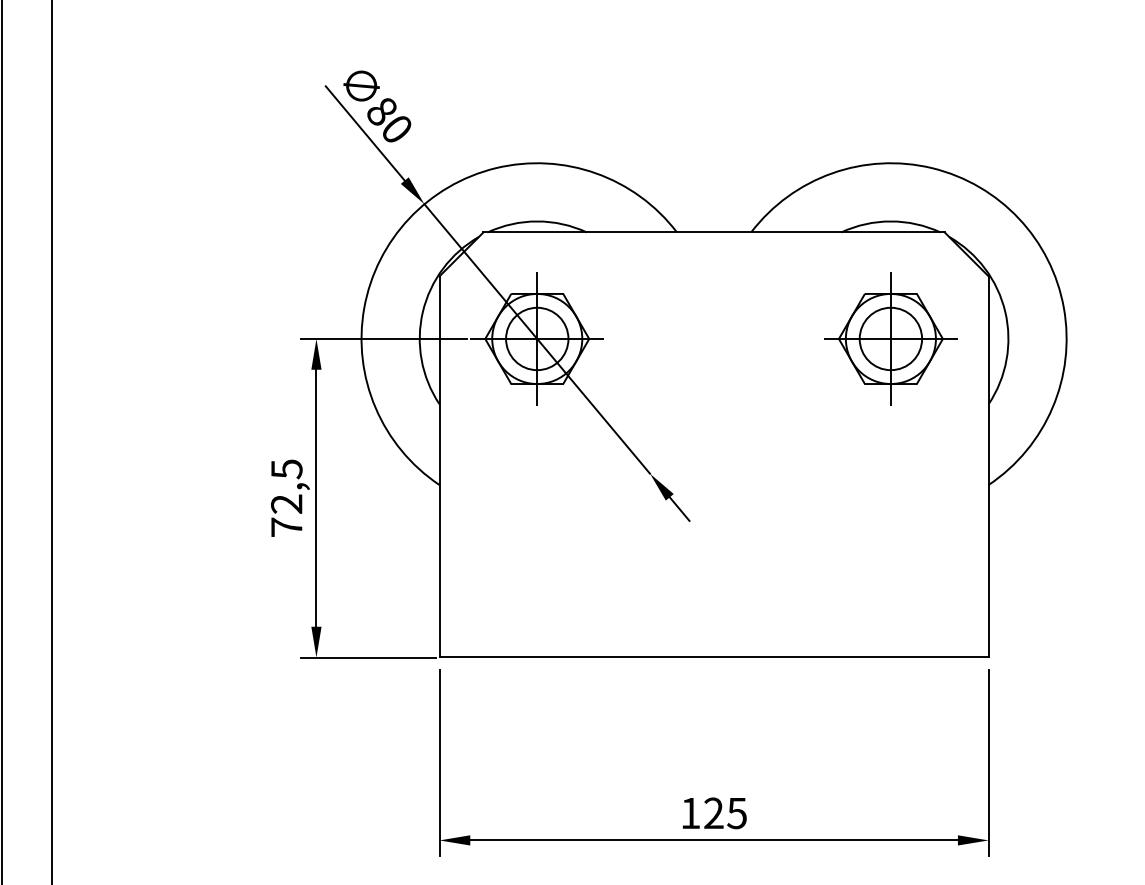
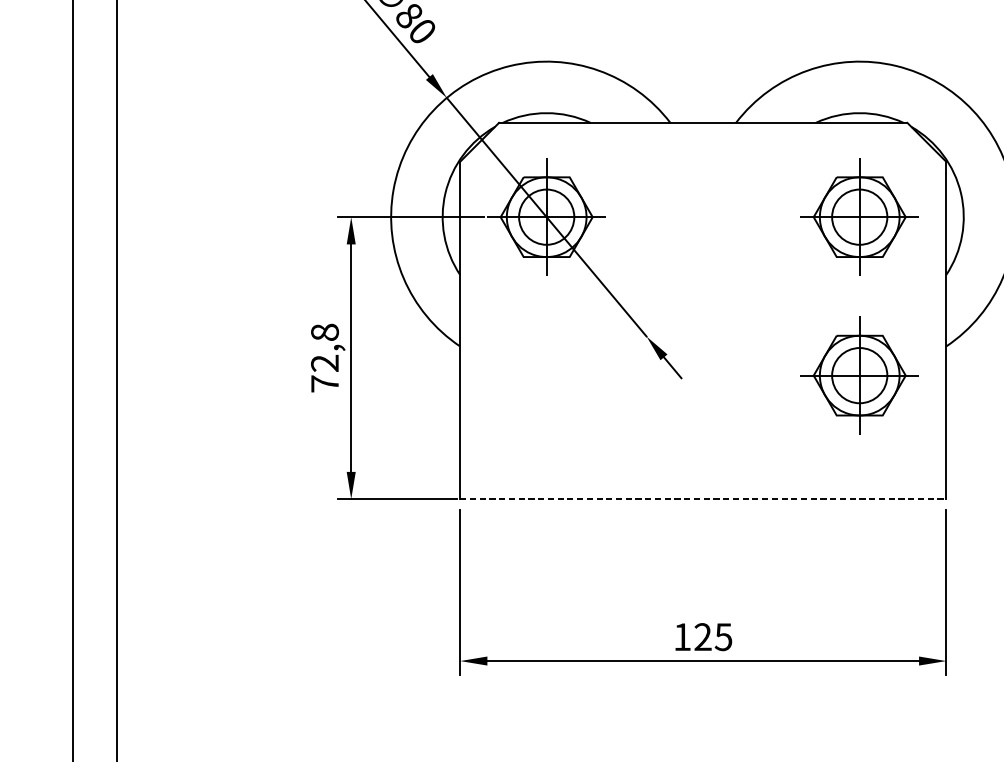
text: (286, 469) -> (324, 332), 72,5 -> 72,8
part: (890, 517) -> (859, 375), added
line: (714, 657) -> (703, 499), solid -> dashed

